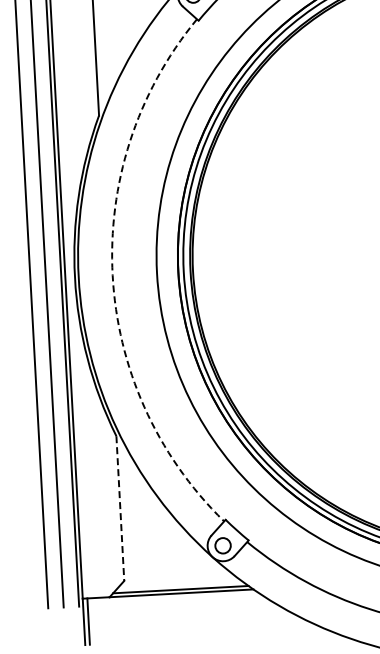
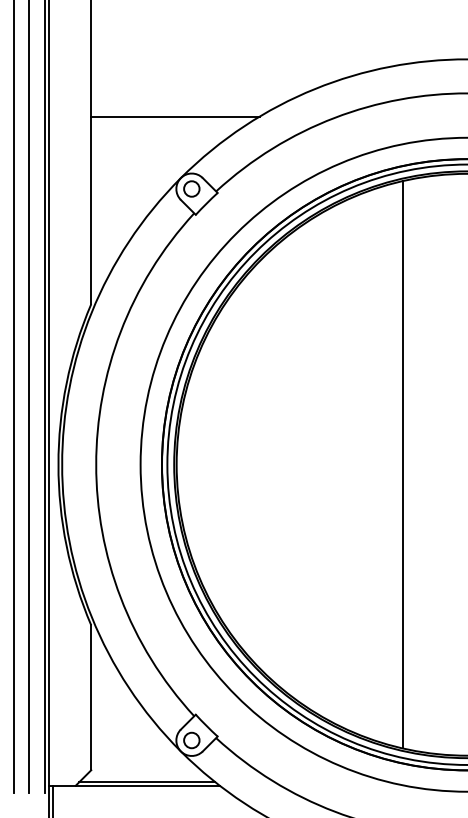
arc: (112, 275) -> (96, 464), dashed -> solid
line: (120, 509) -> (91, 698), dashed -> solid

